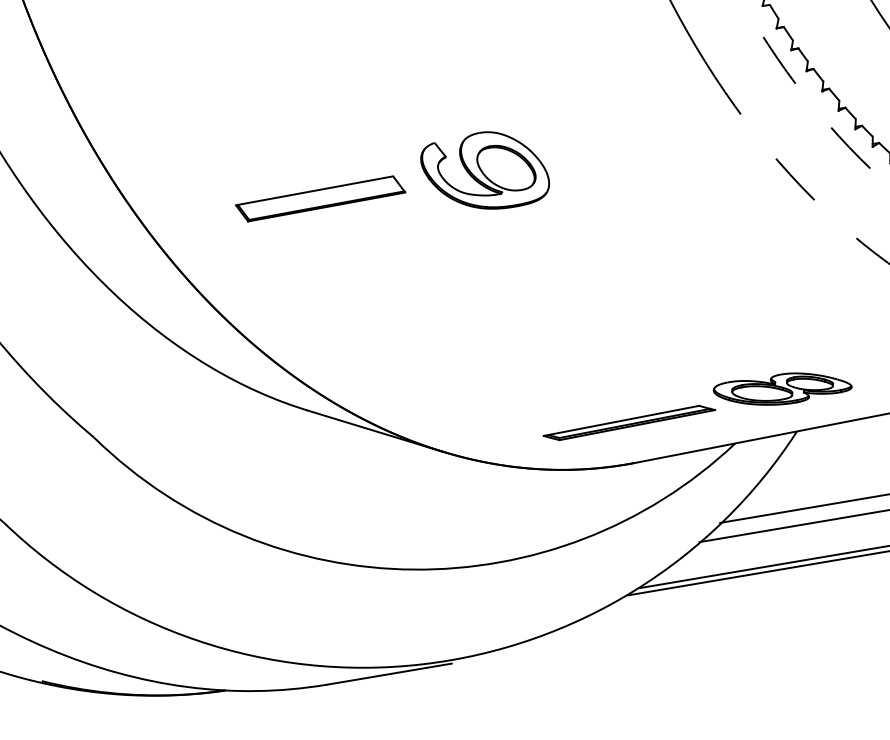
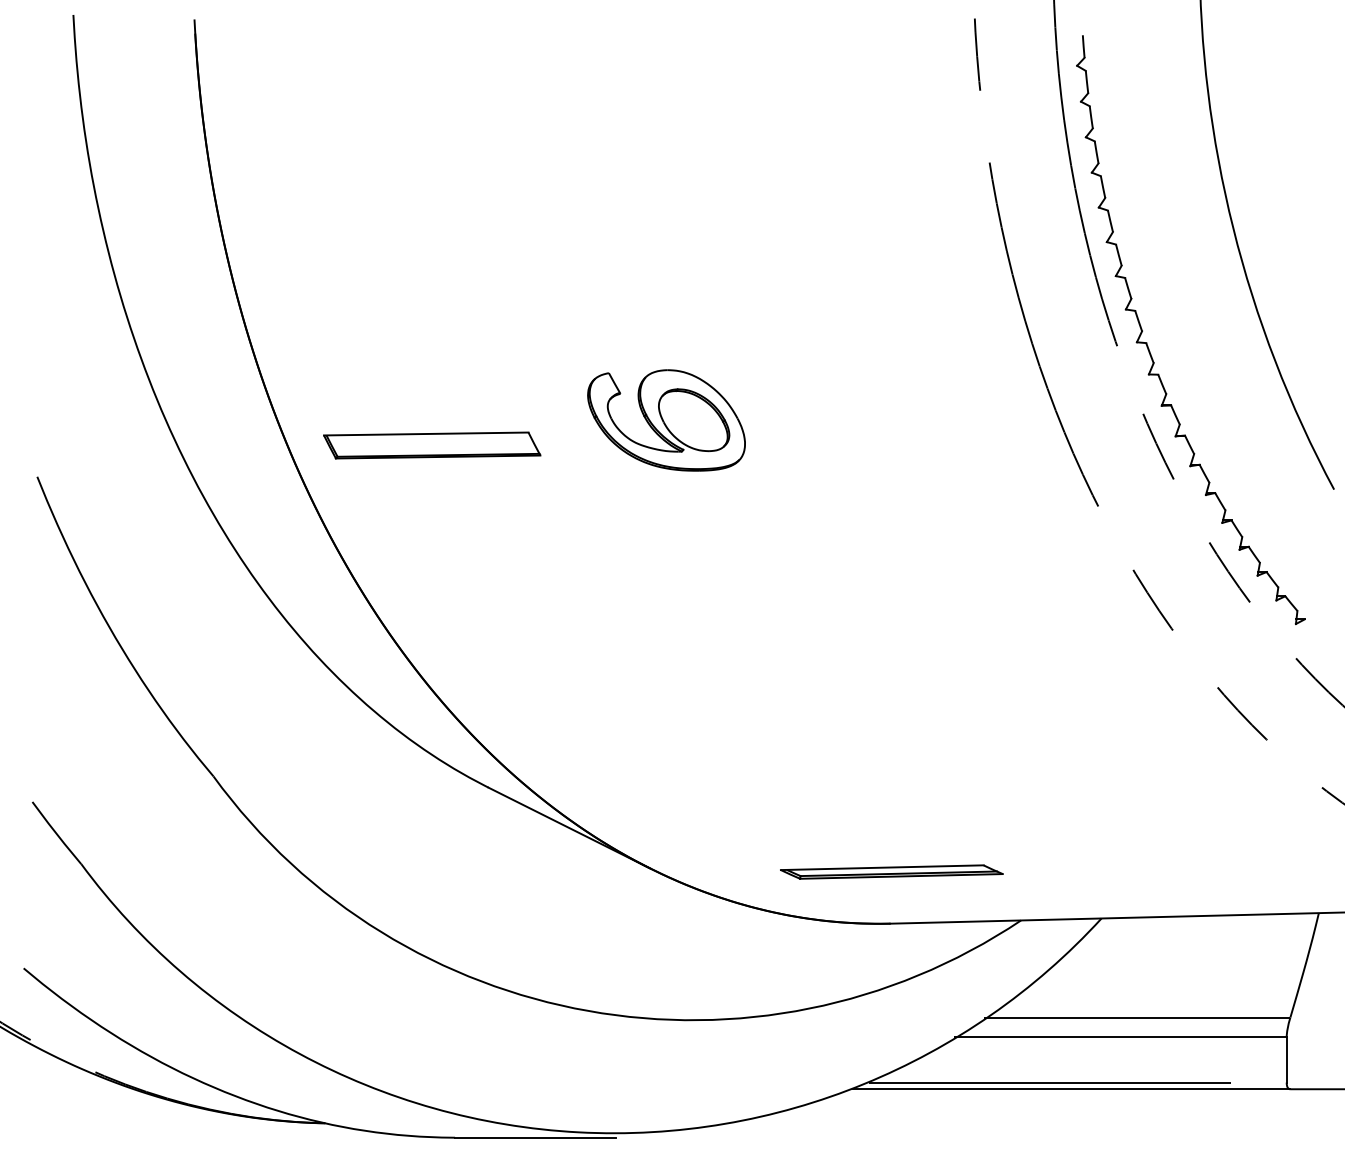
part: (485, 171) -> (666, 420), moved
part: (320, 198) -> (432, 445), moved
part: (782, 388) -> (1092, 861), removed

